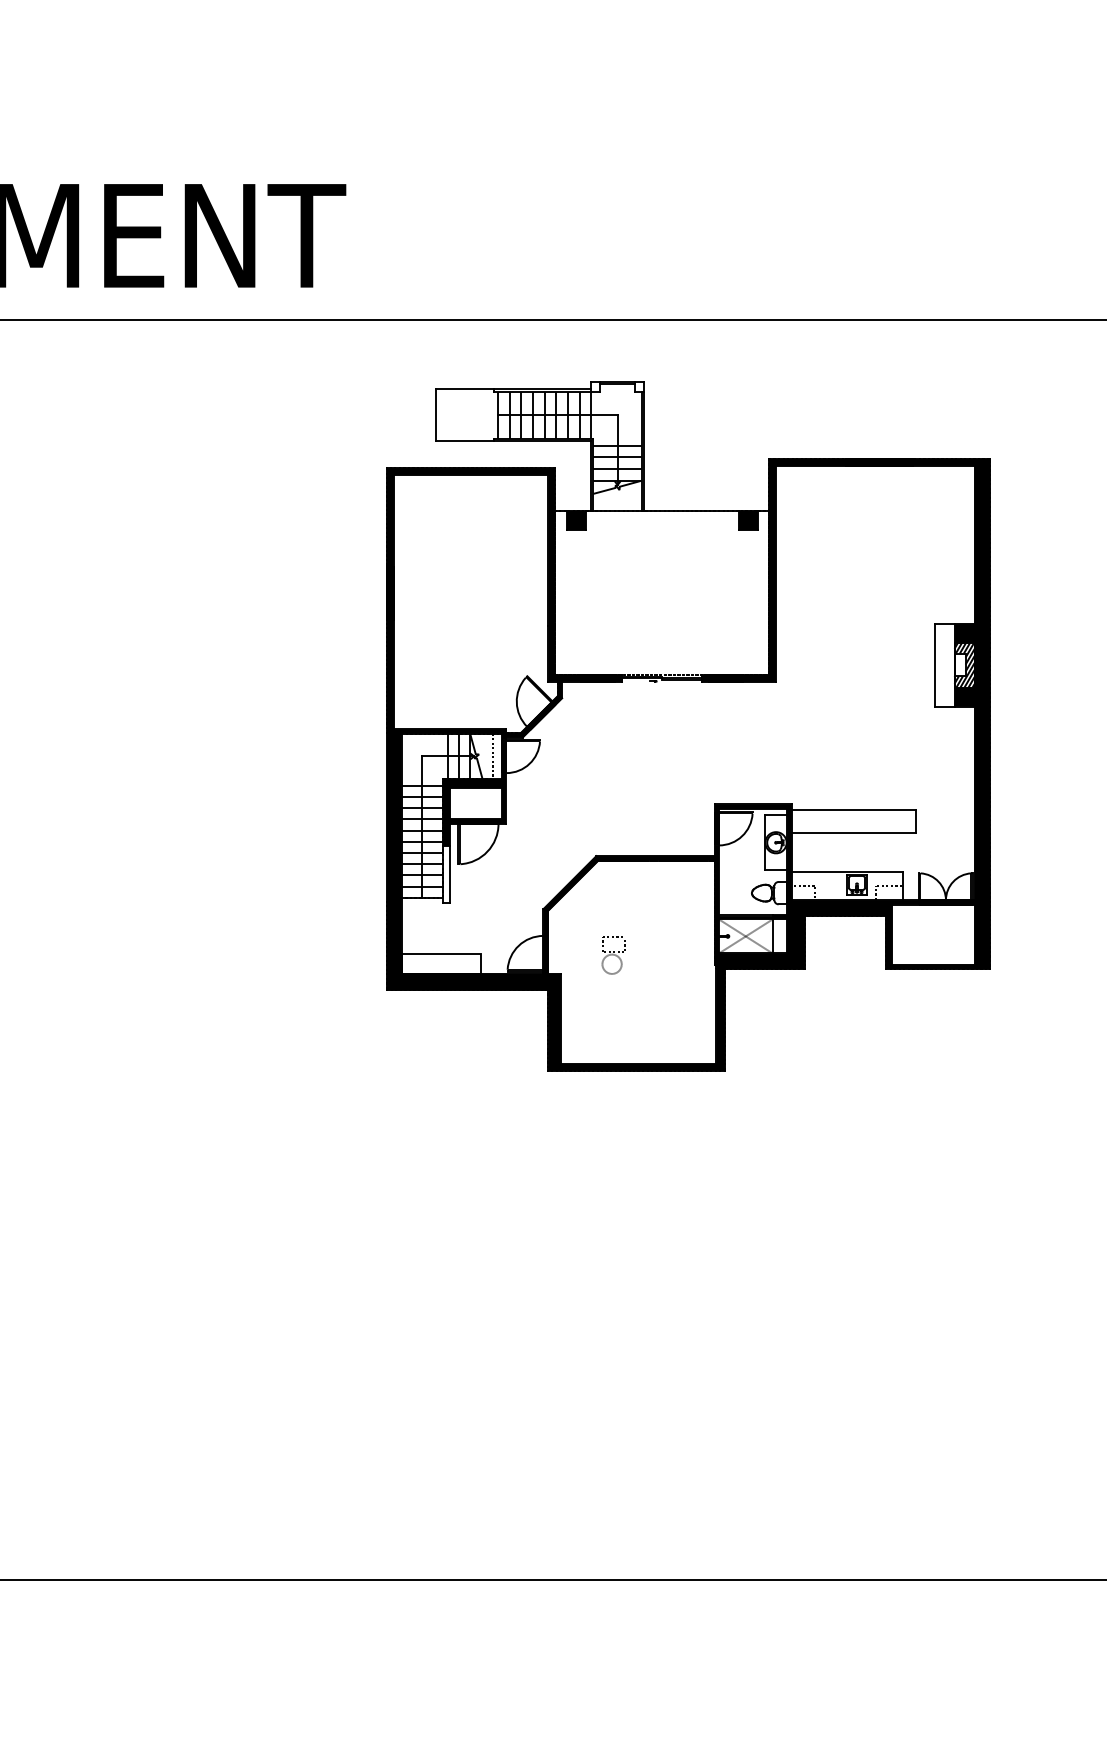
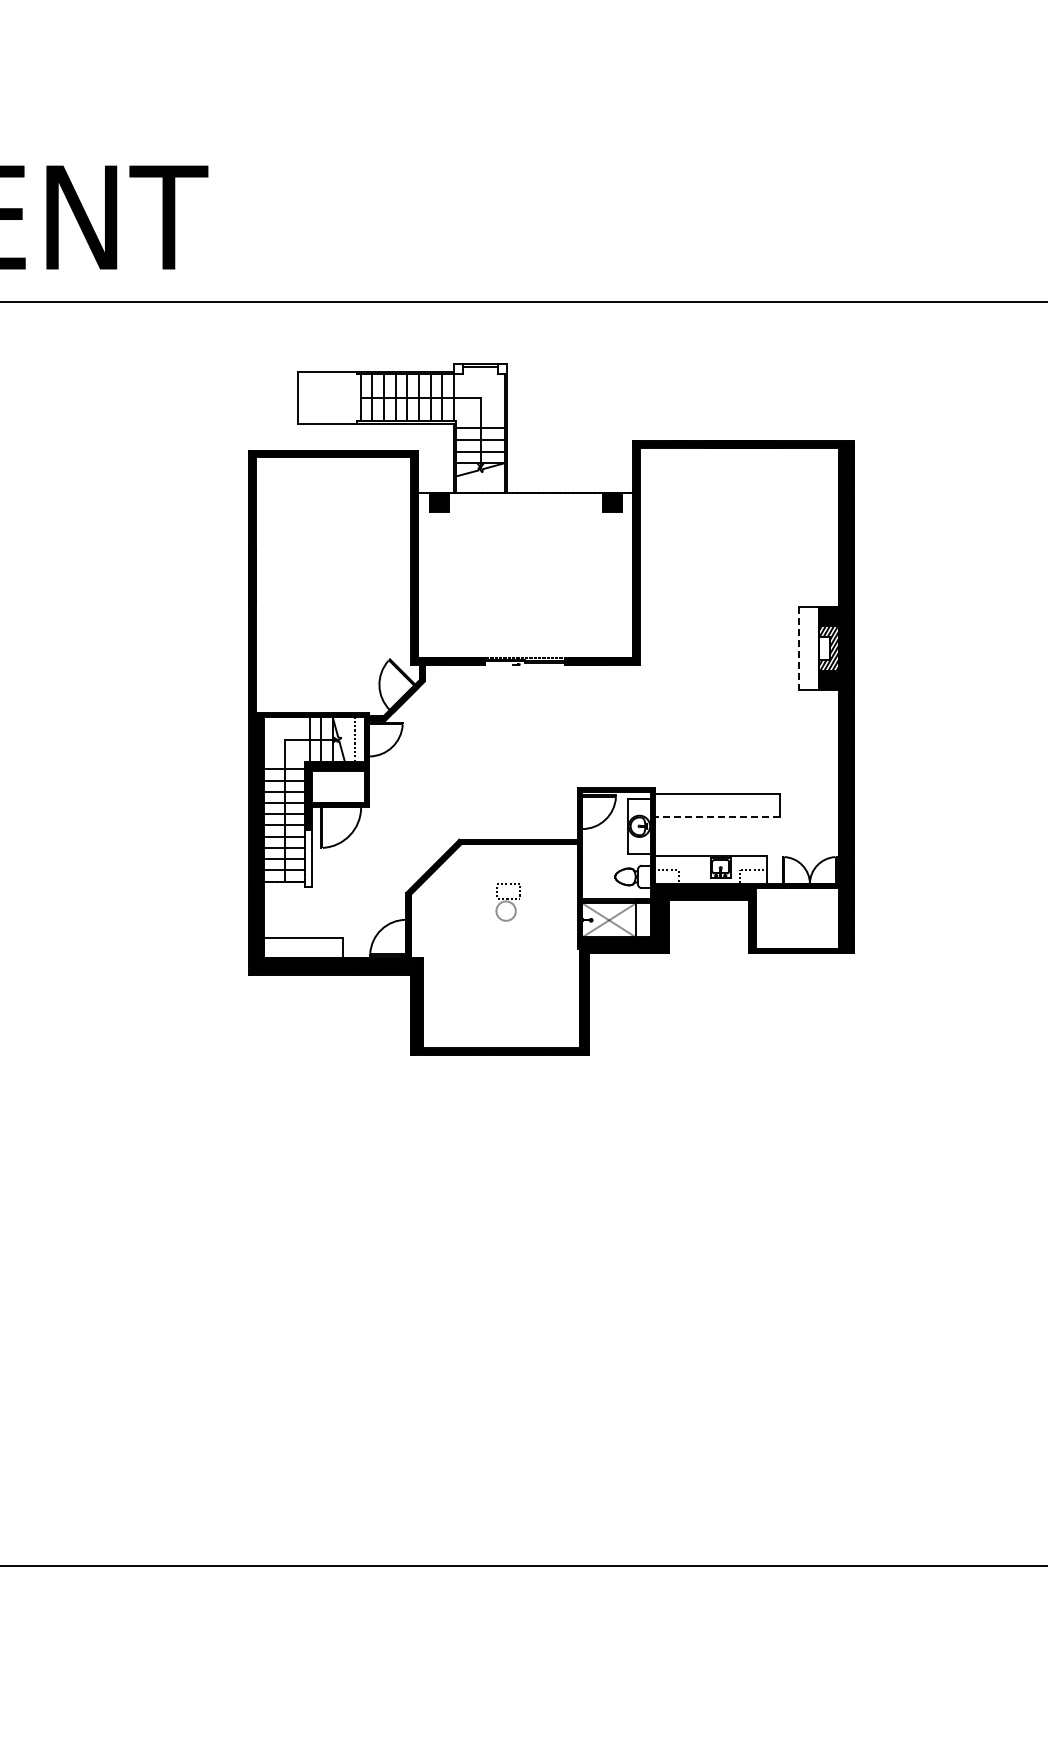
line: (935, 665) -> (799, 648), solid -> dashed
line: (853, 833) -> (717, 817), solid -> dashed
part: (613, 955) -> (507, 902), moved

